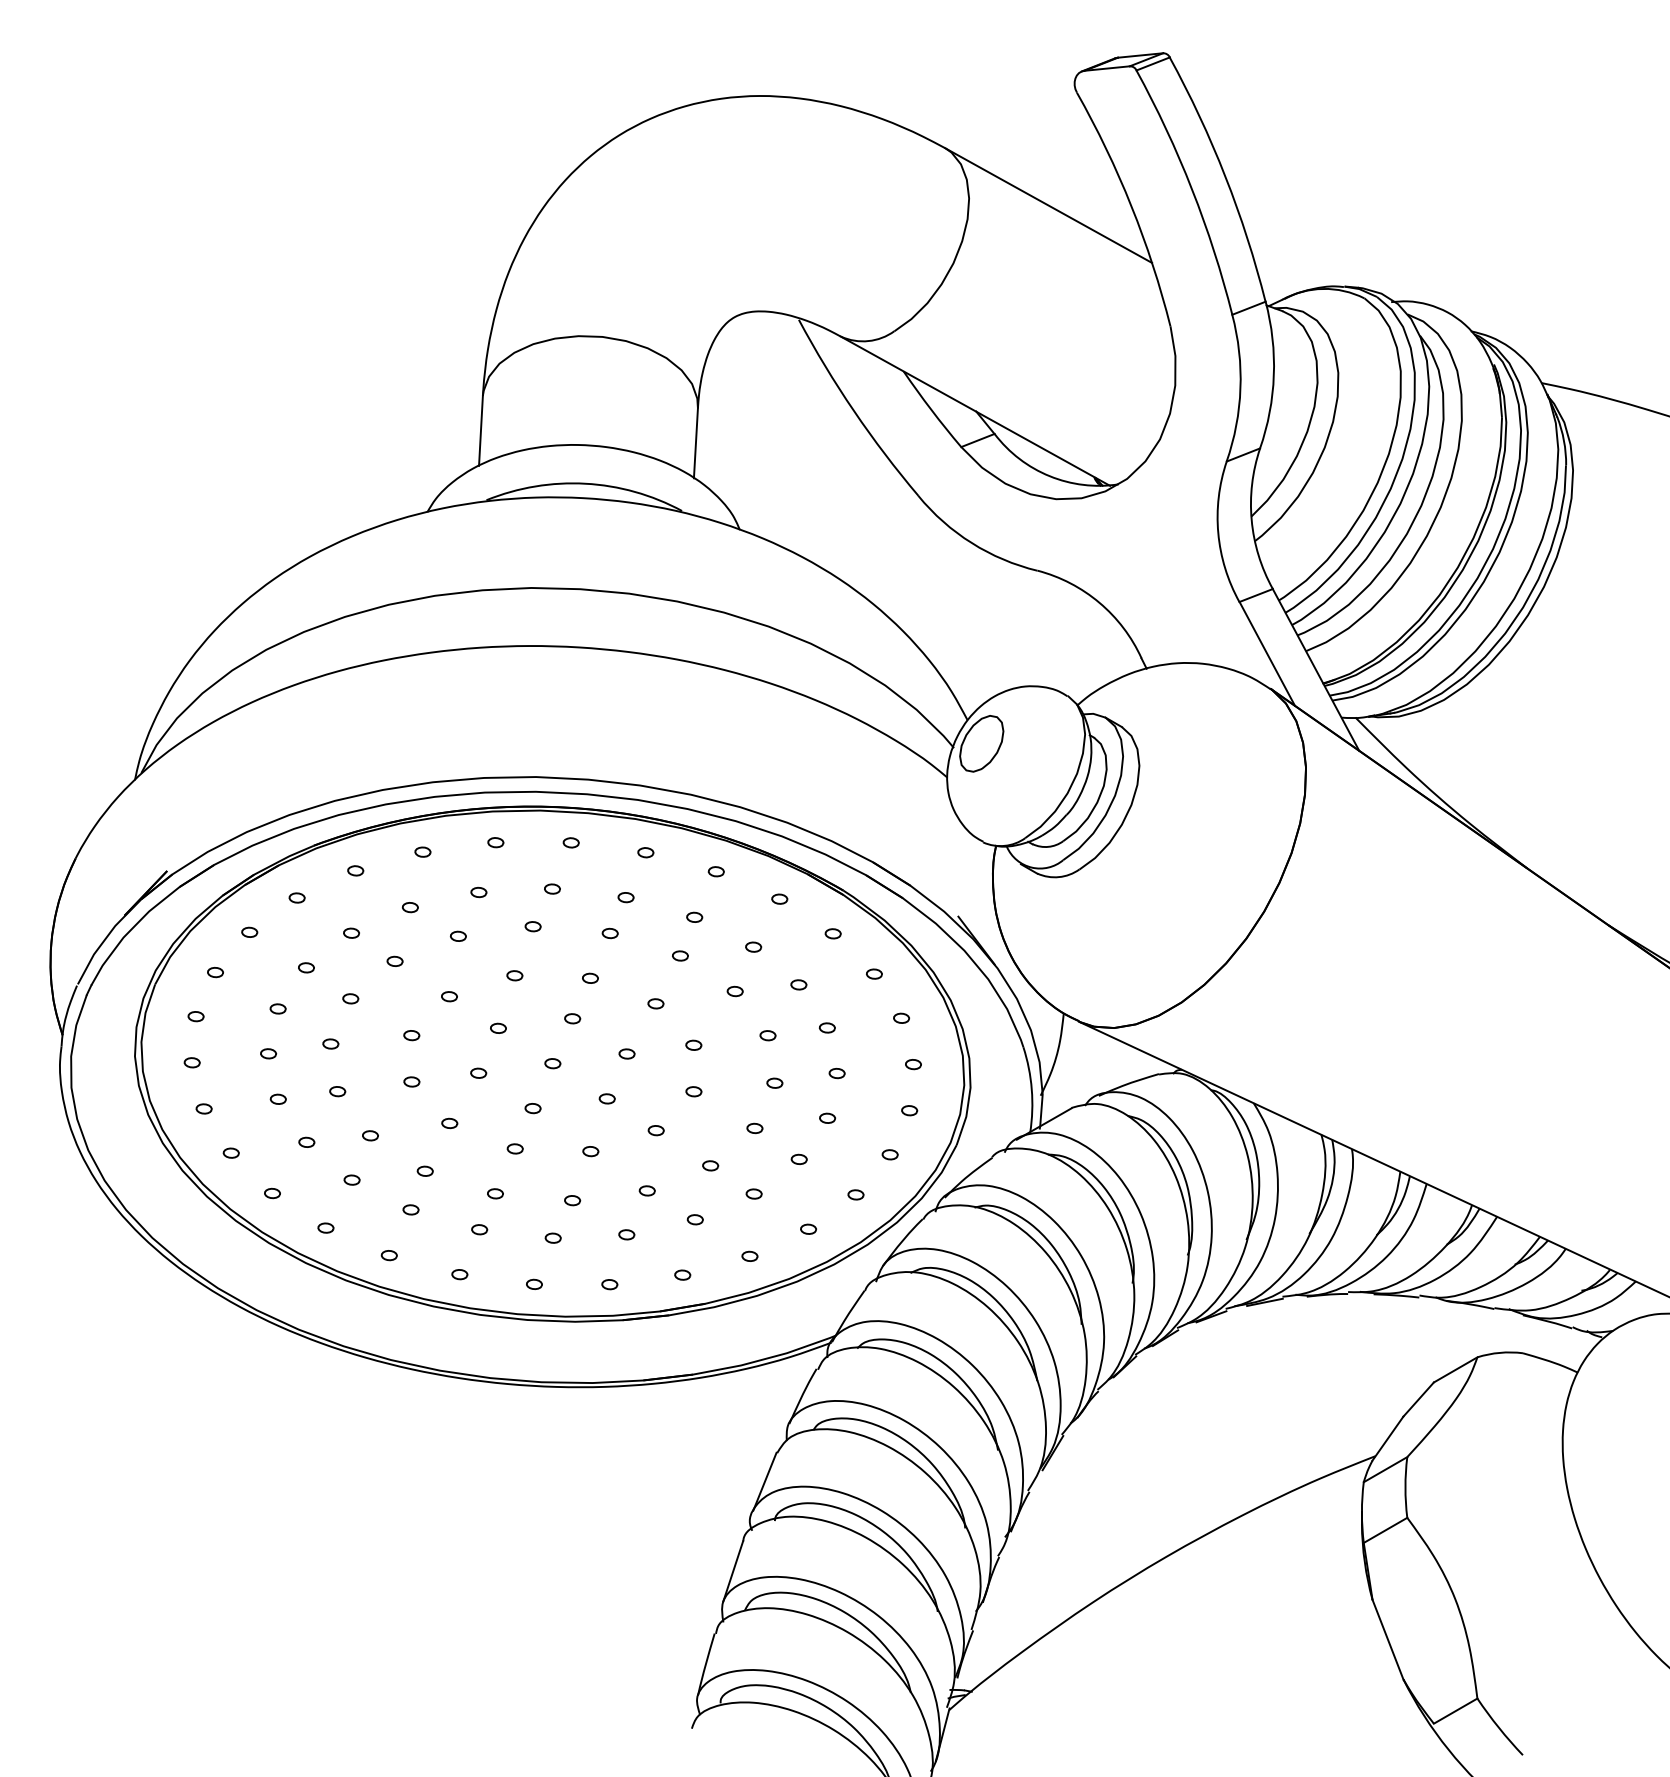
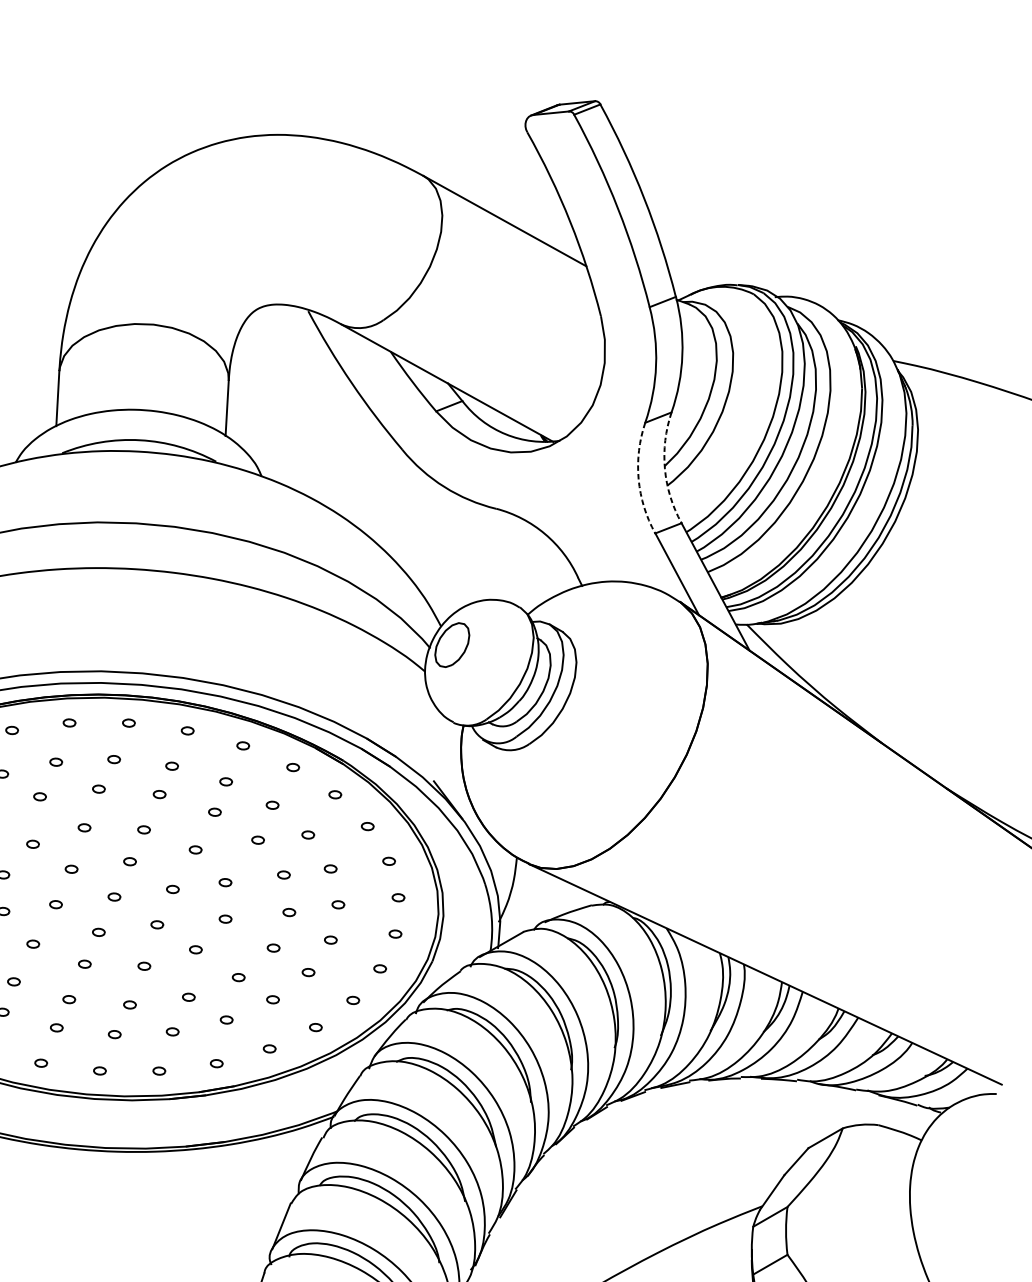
arc: (1251, 520) -> (664, 469), solid -> dashed
arc: (1218, 533) -> (638, 479), solid -> dashed

